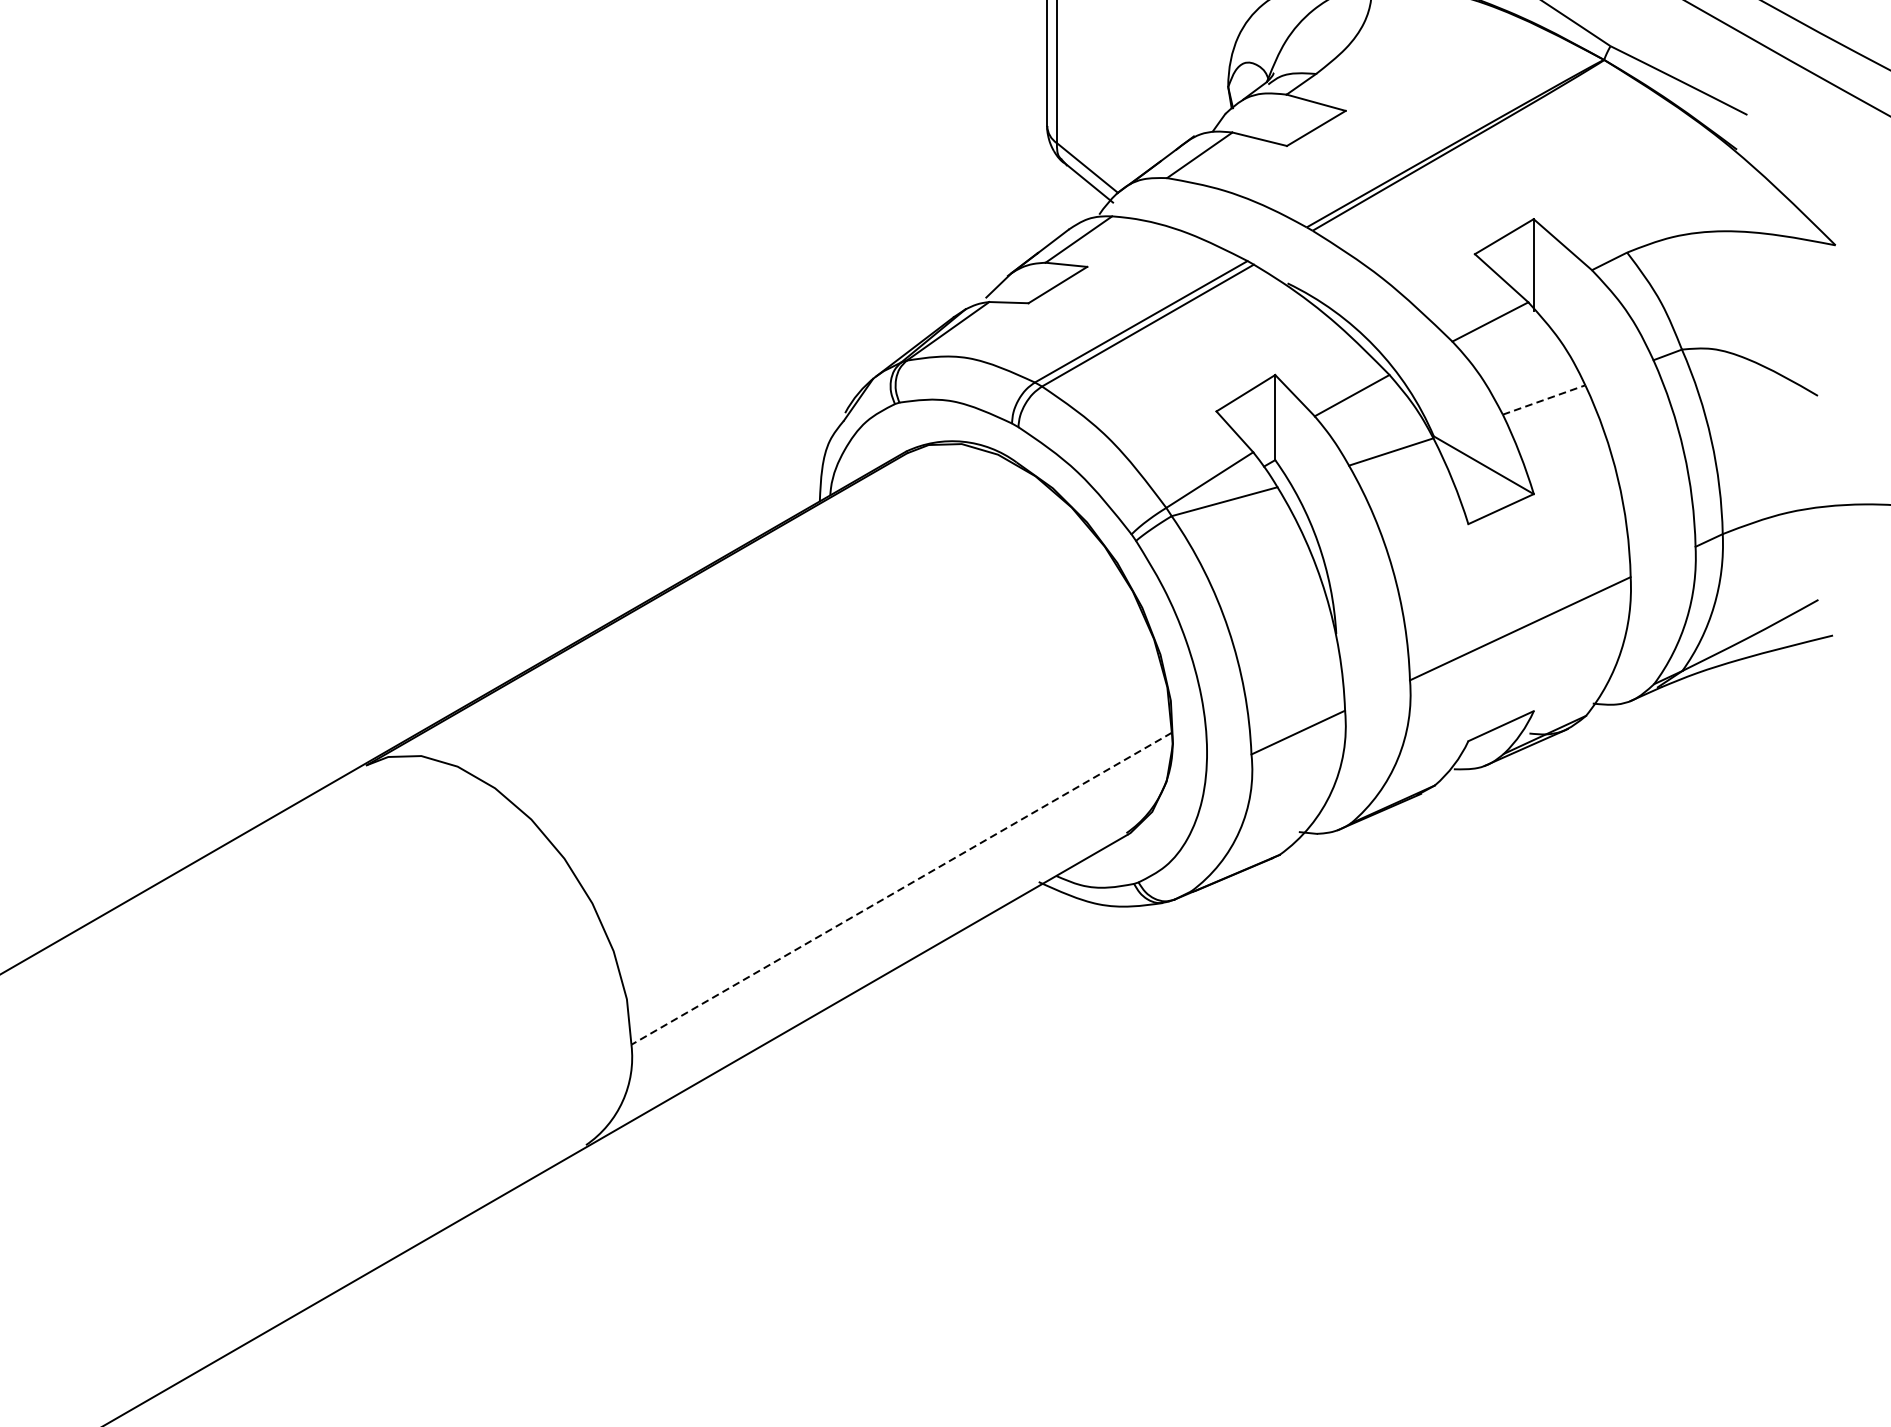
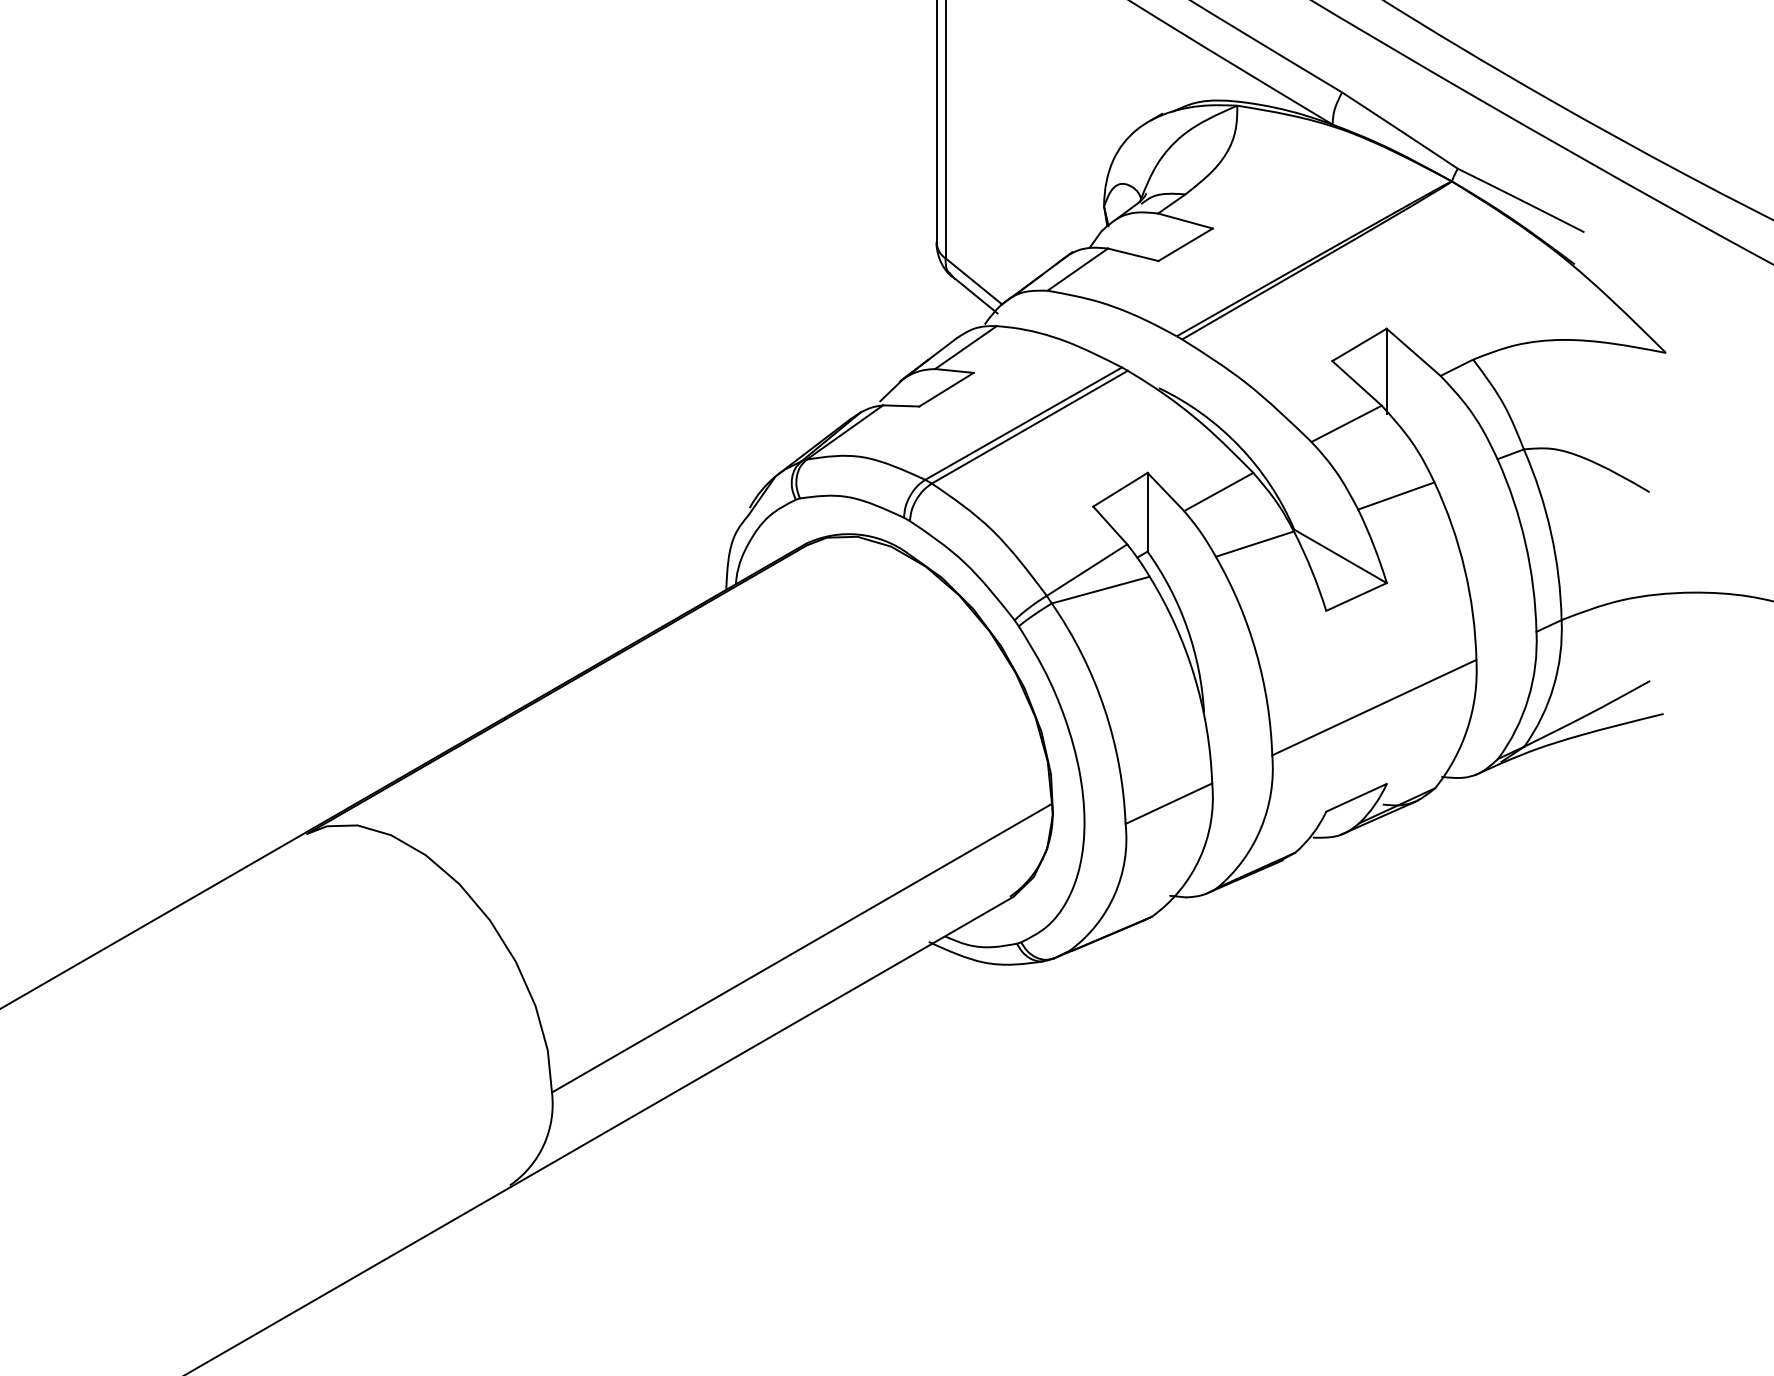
line: (1544, 399) -> (1396, 495), dashed -> solid
line: (901, 889) -> (801, 948), dashed -> solid

